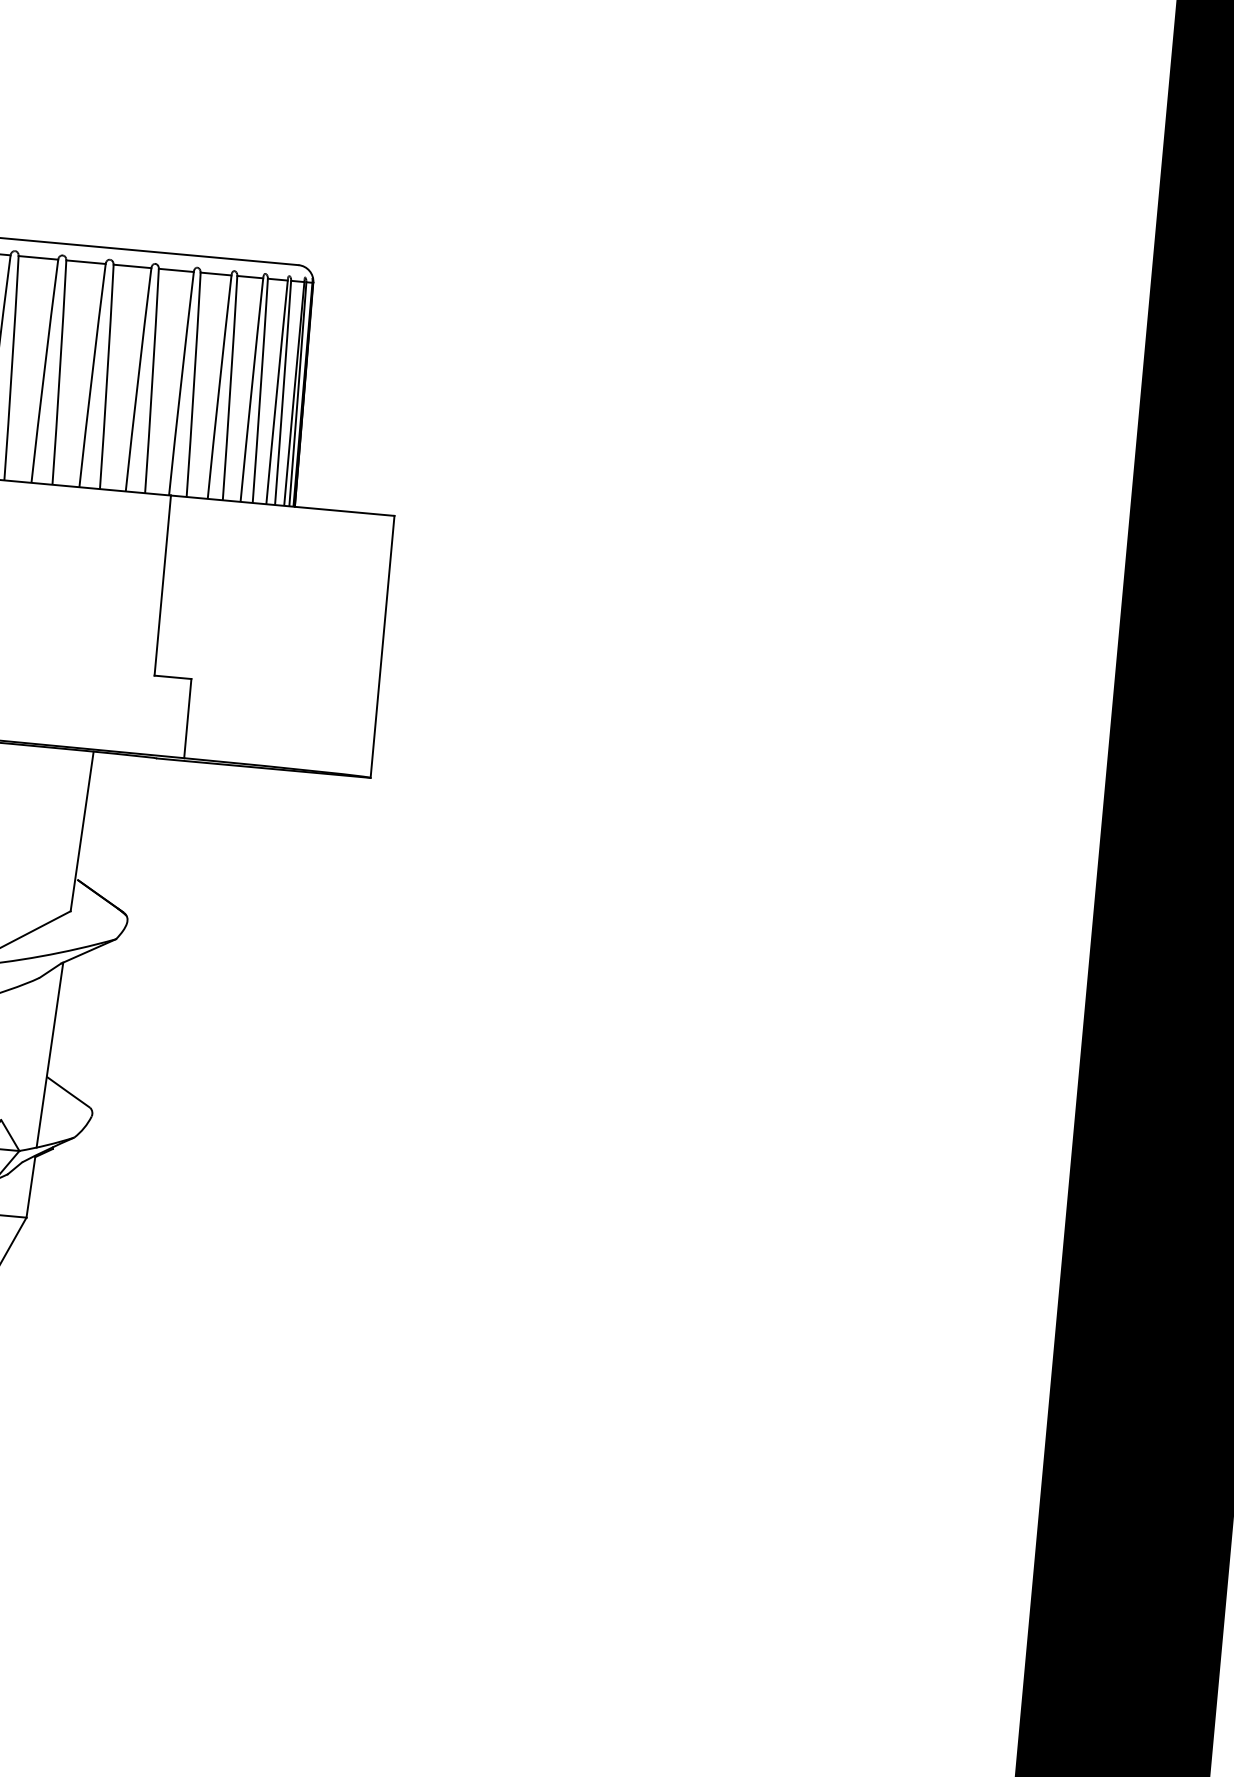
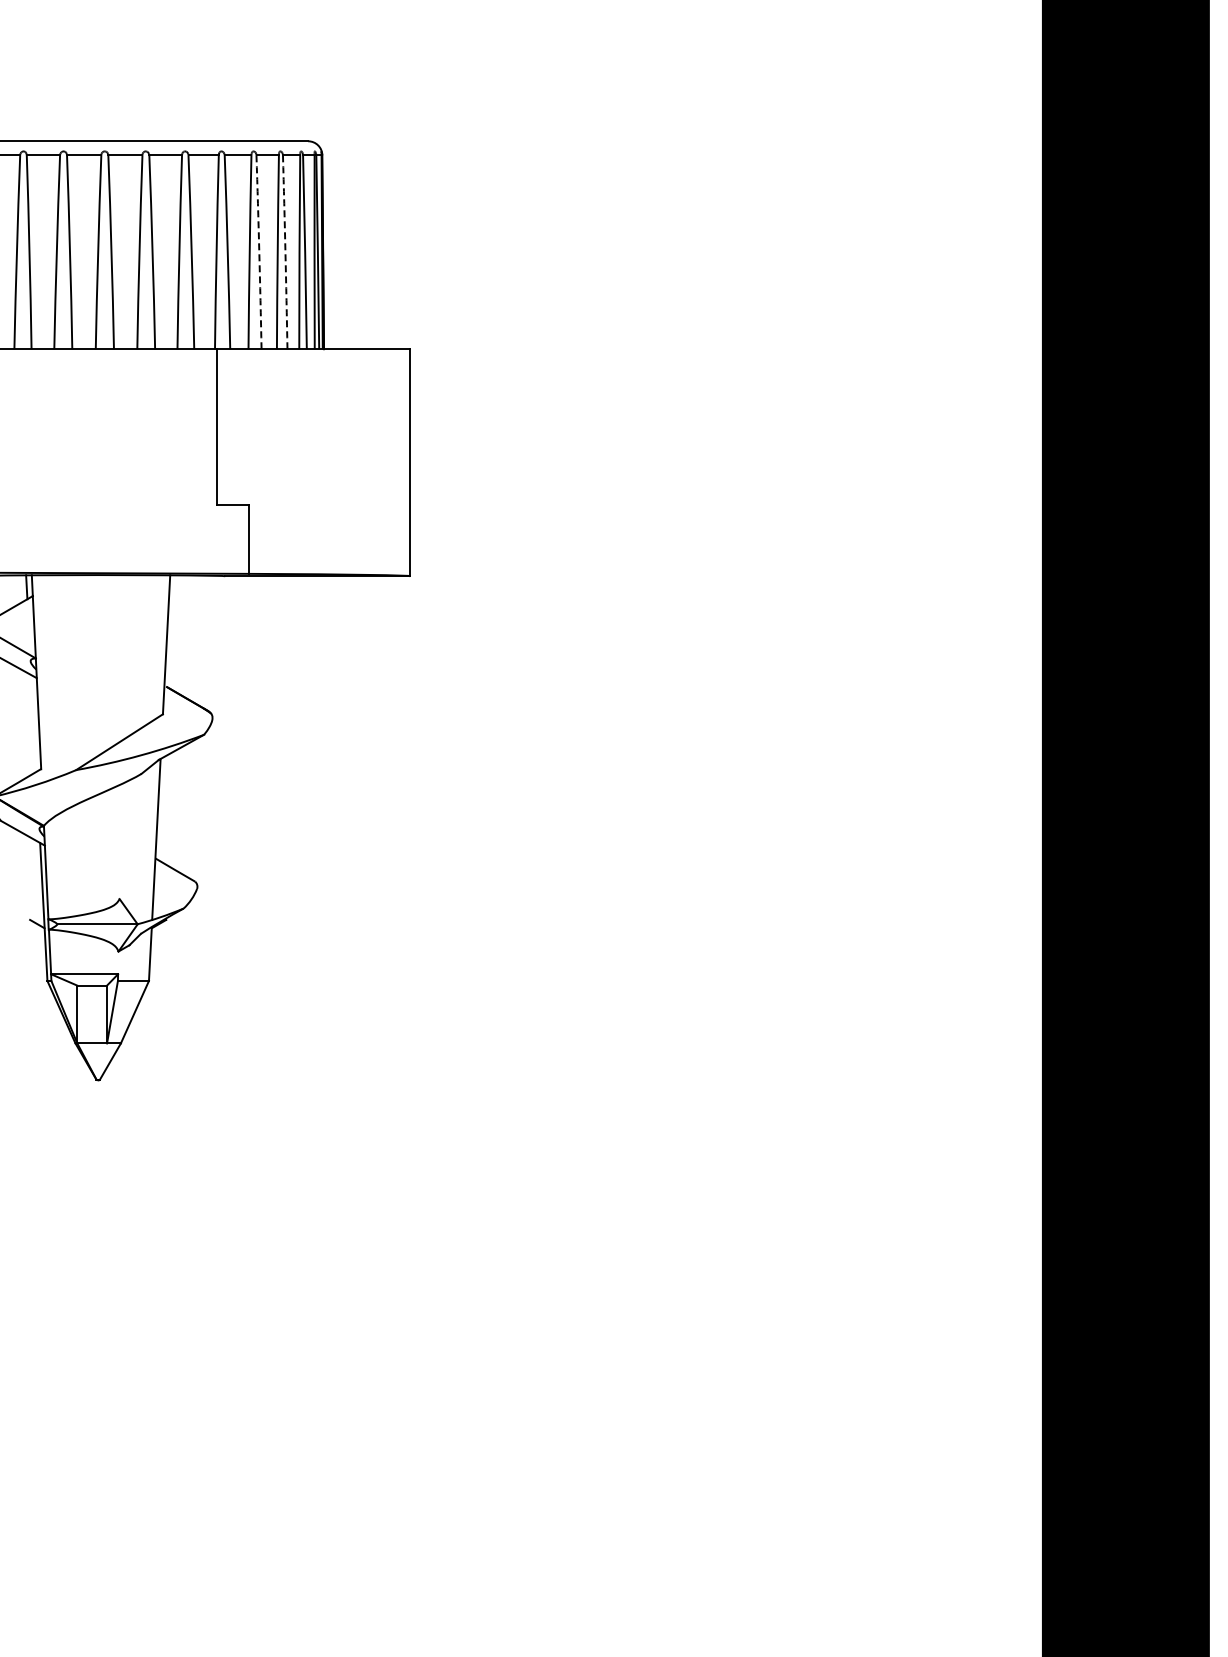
arc: (230, 388) -> (259, 252), solid -> dashed
arc: (260, 391) -> (285, 252), solid -> dashed

